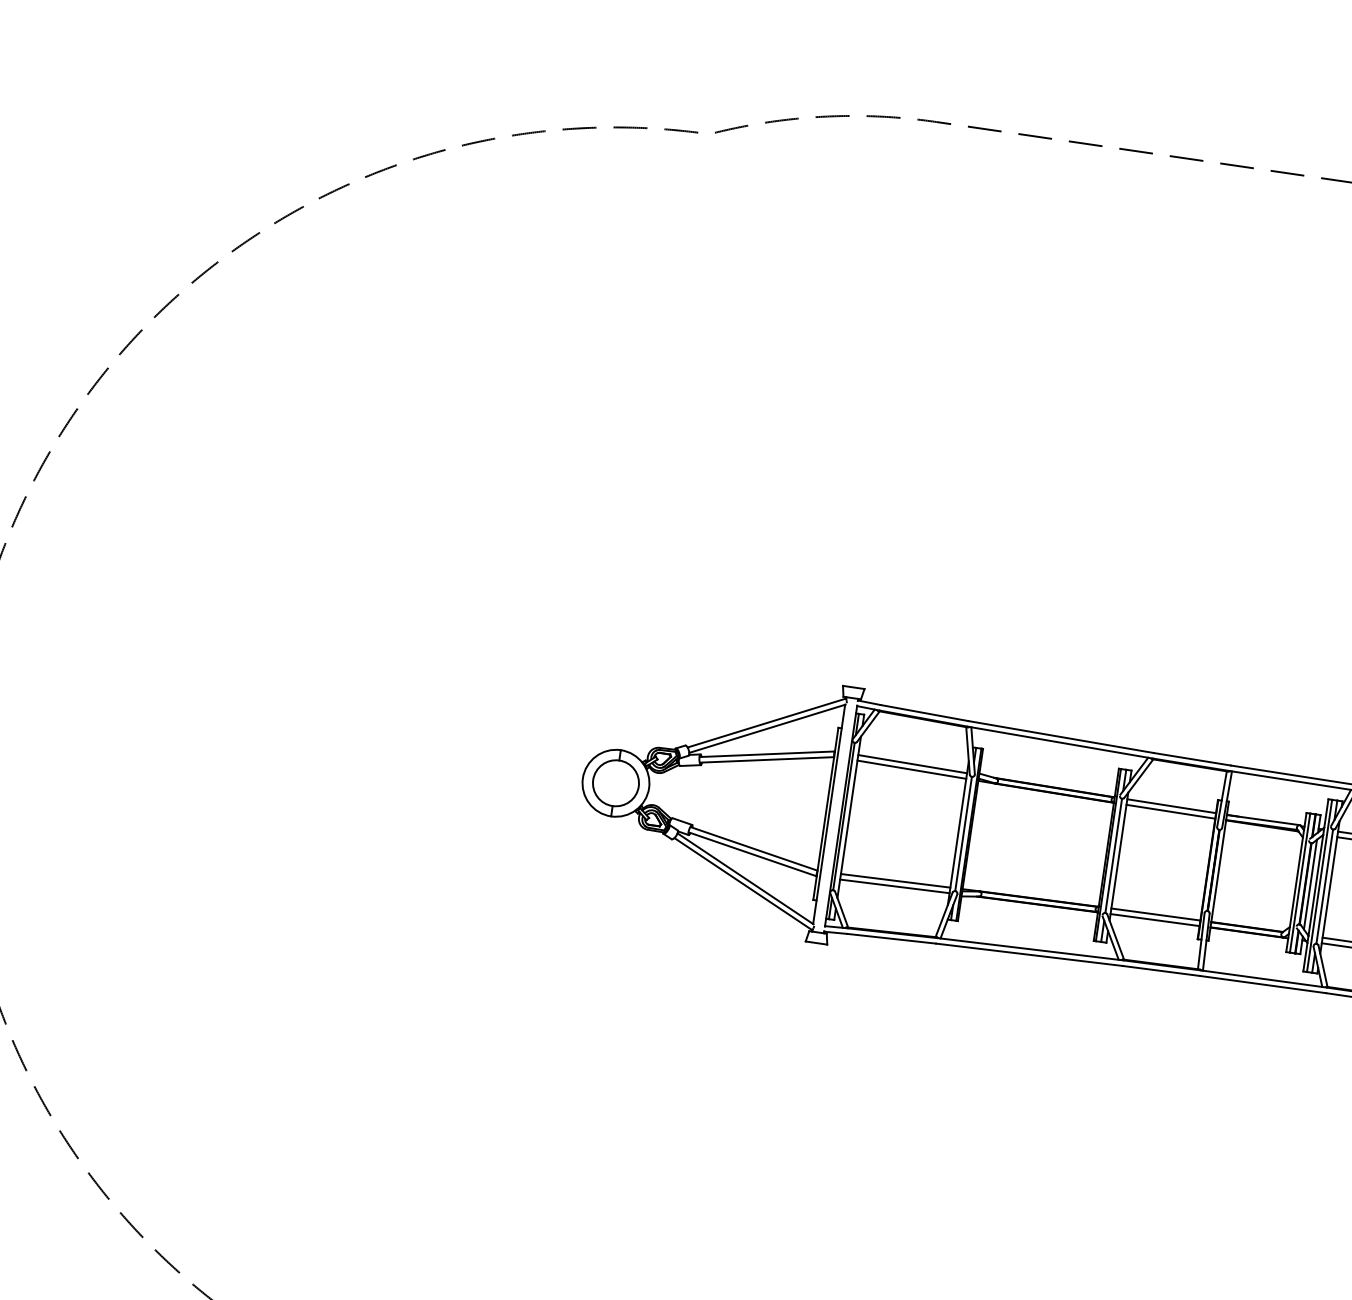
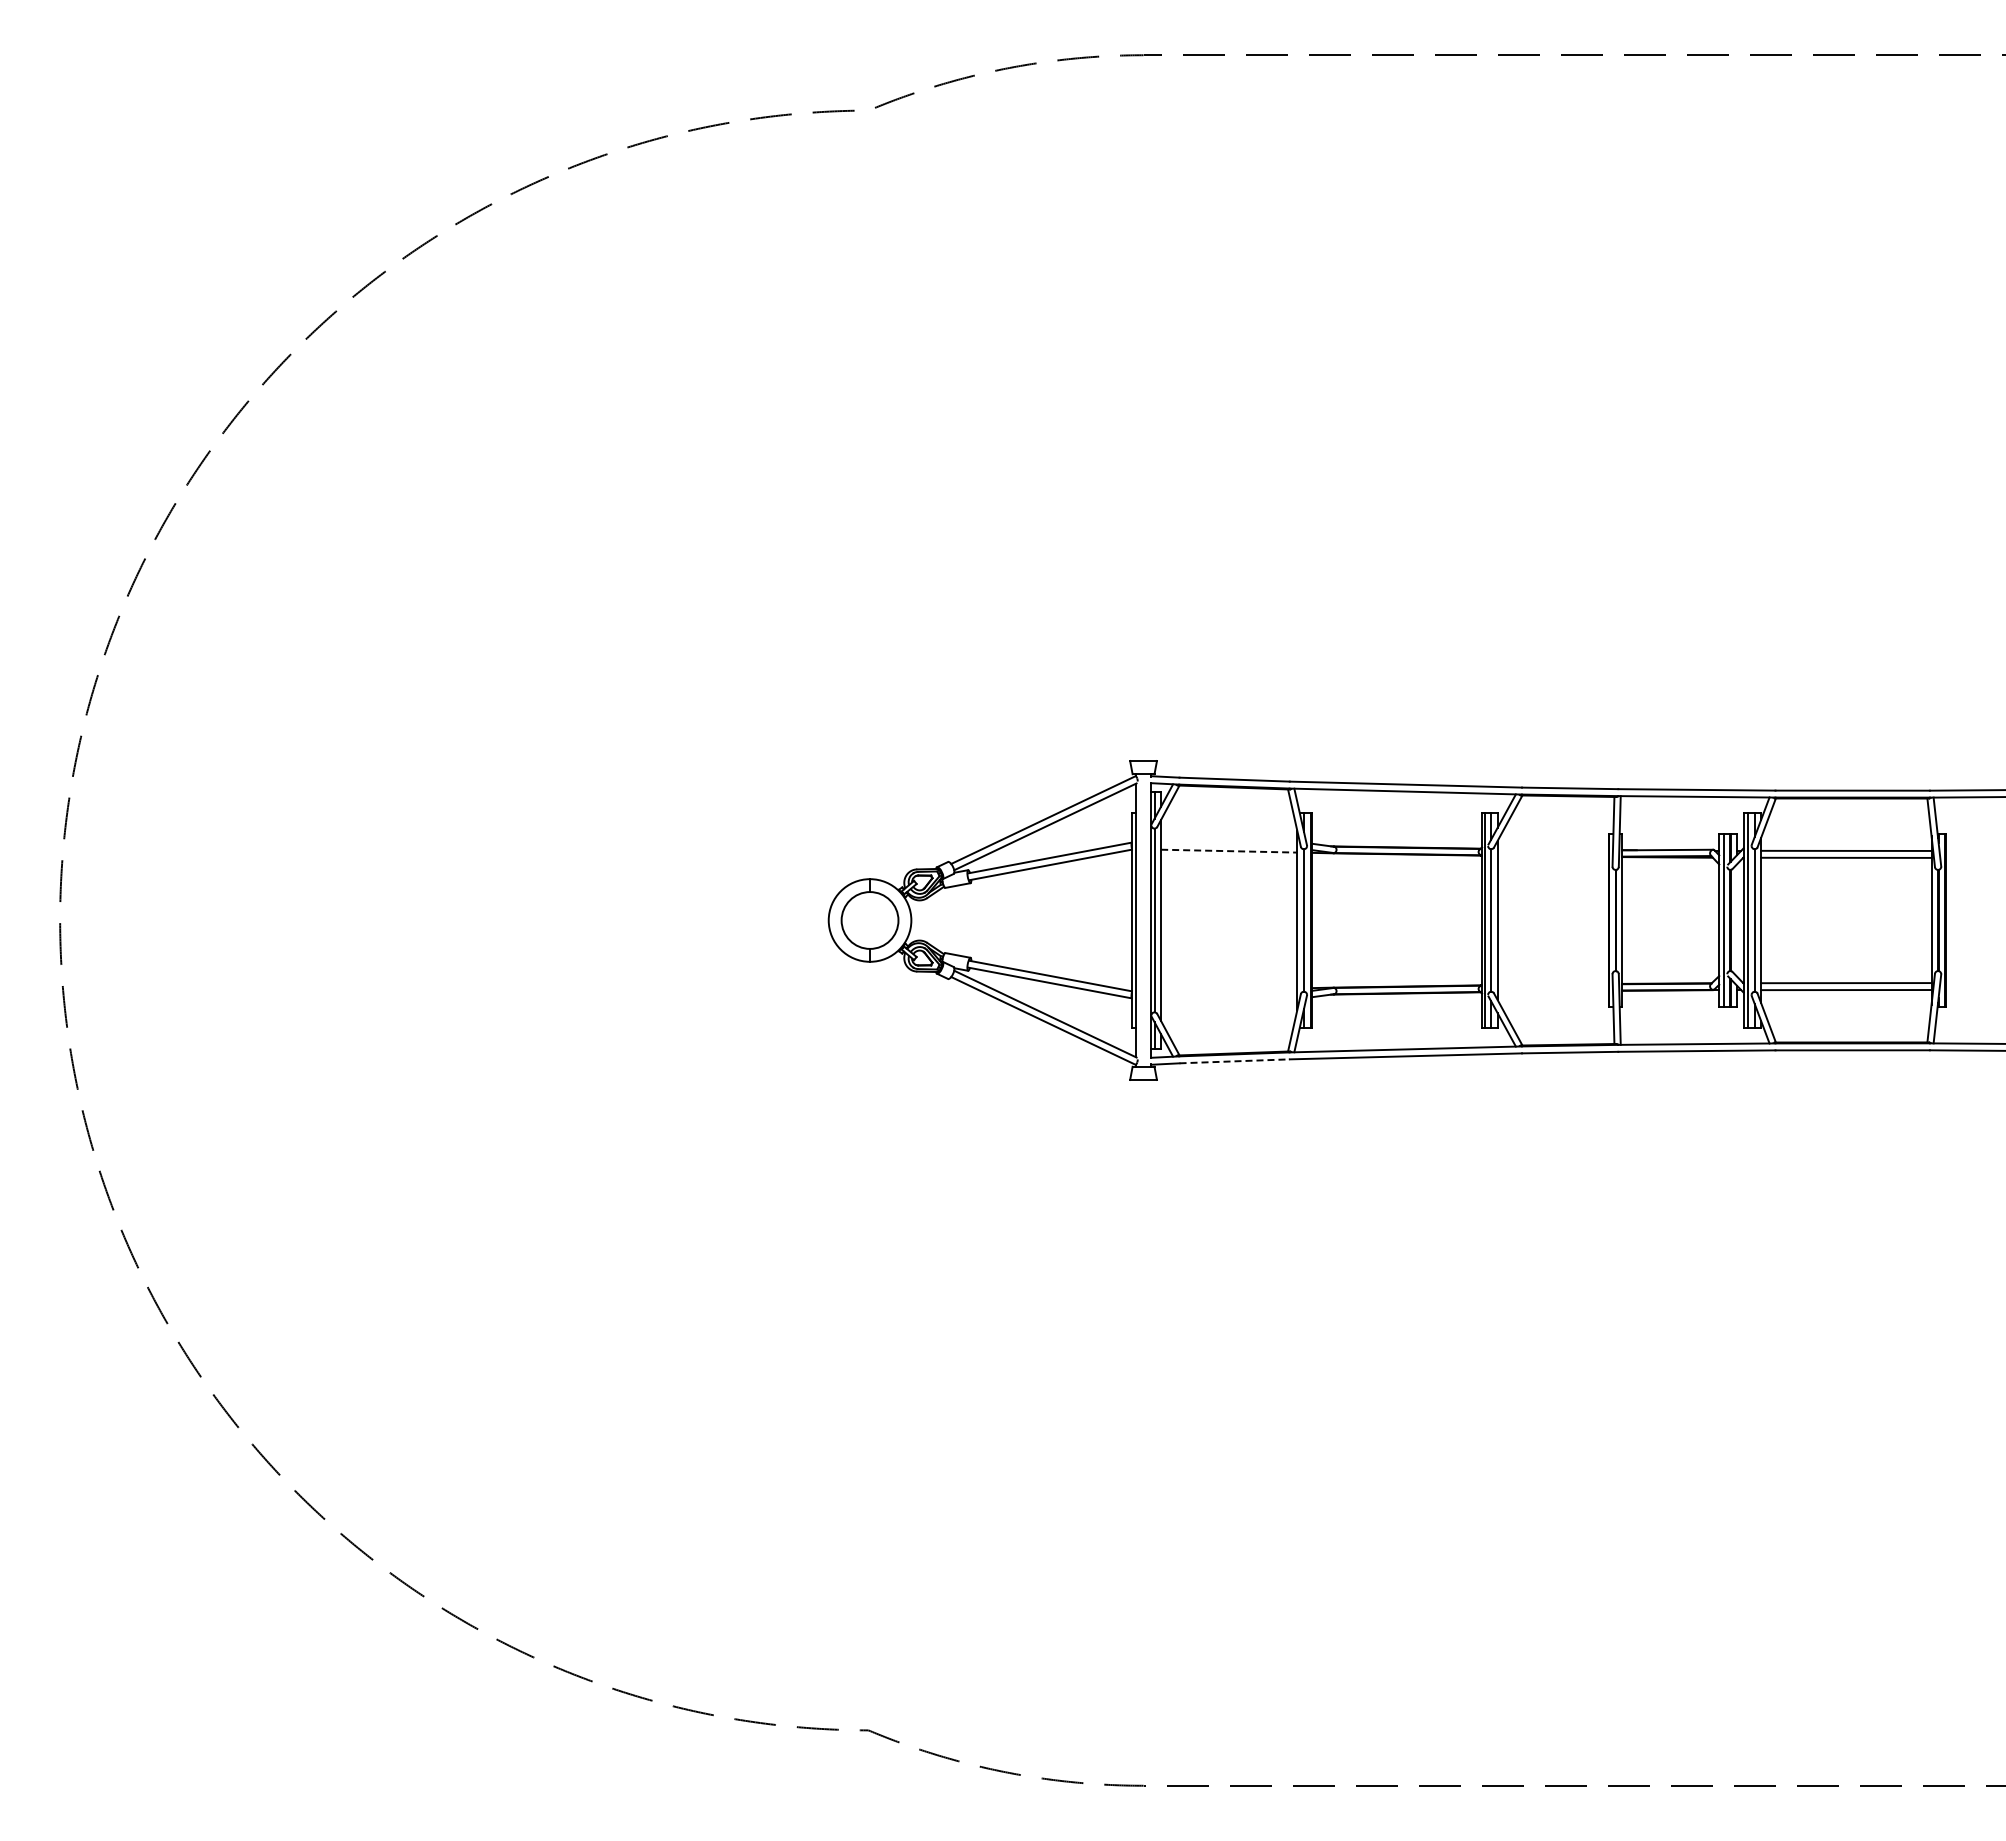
line: (912, 763) -> (1229, 843), removed
line: (912, 770) -> (1229, 851), solid -> dashed
line: (1171, 806) -> (1552, 849), removed
line: (1170, 810) -> (1552, 855), removed
line: (895, 880) -> (1229, 989), removed
line: (1310, 884) -> (1736, 920), removed
line: (895, 886) -> (1229, 996), removed
line: (1155, 914) -> (1552, 984), removed
line: (1154, 919) -> (1552, 991), removed
line: (892, 938) -> (1235, 1061), solid -> dashed

